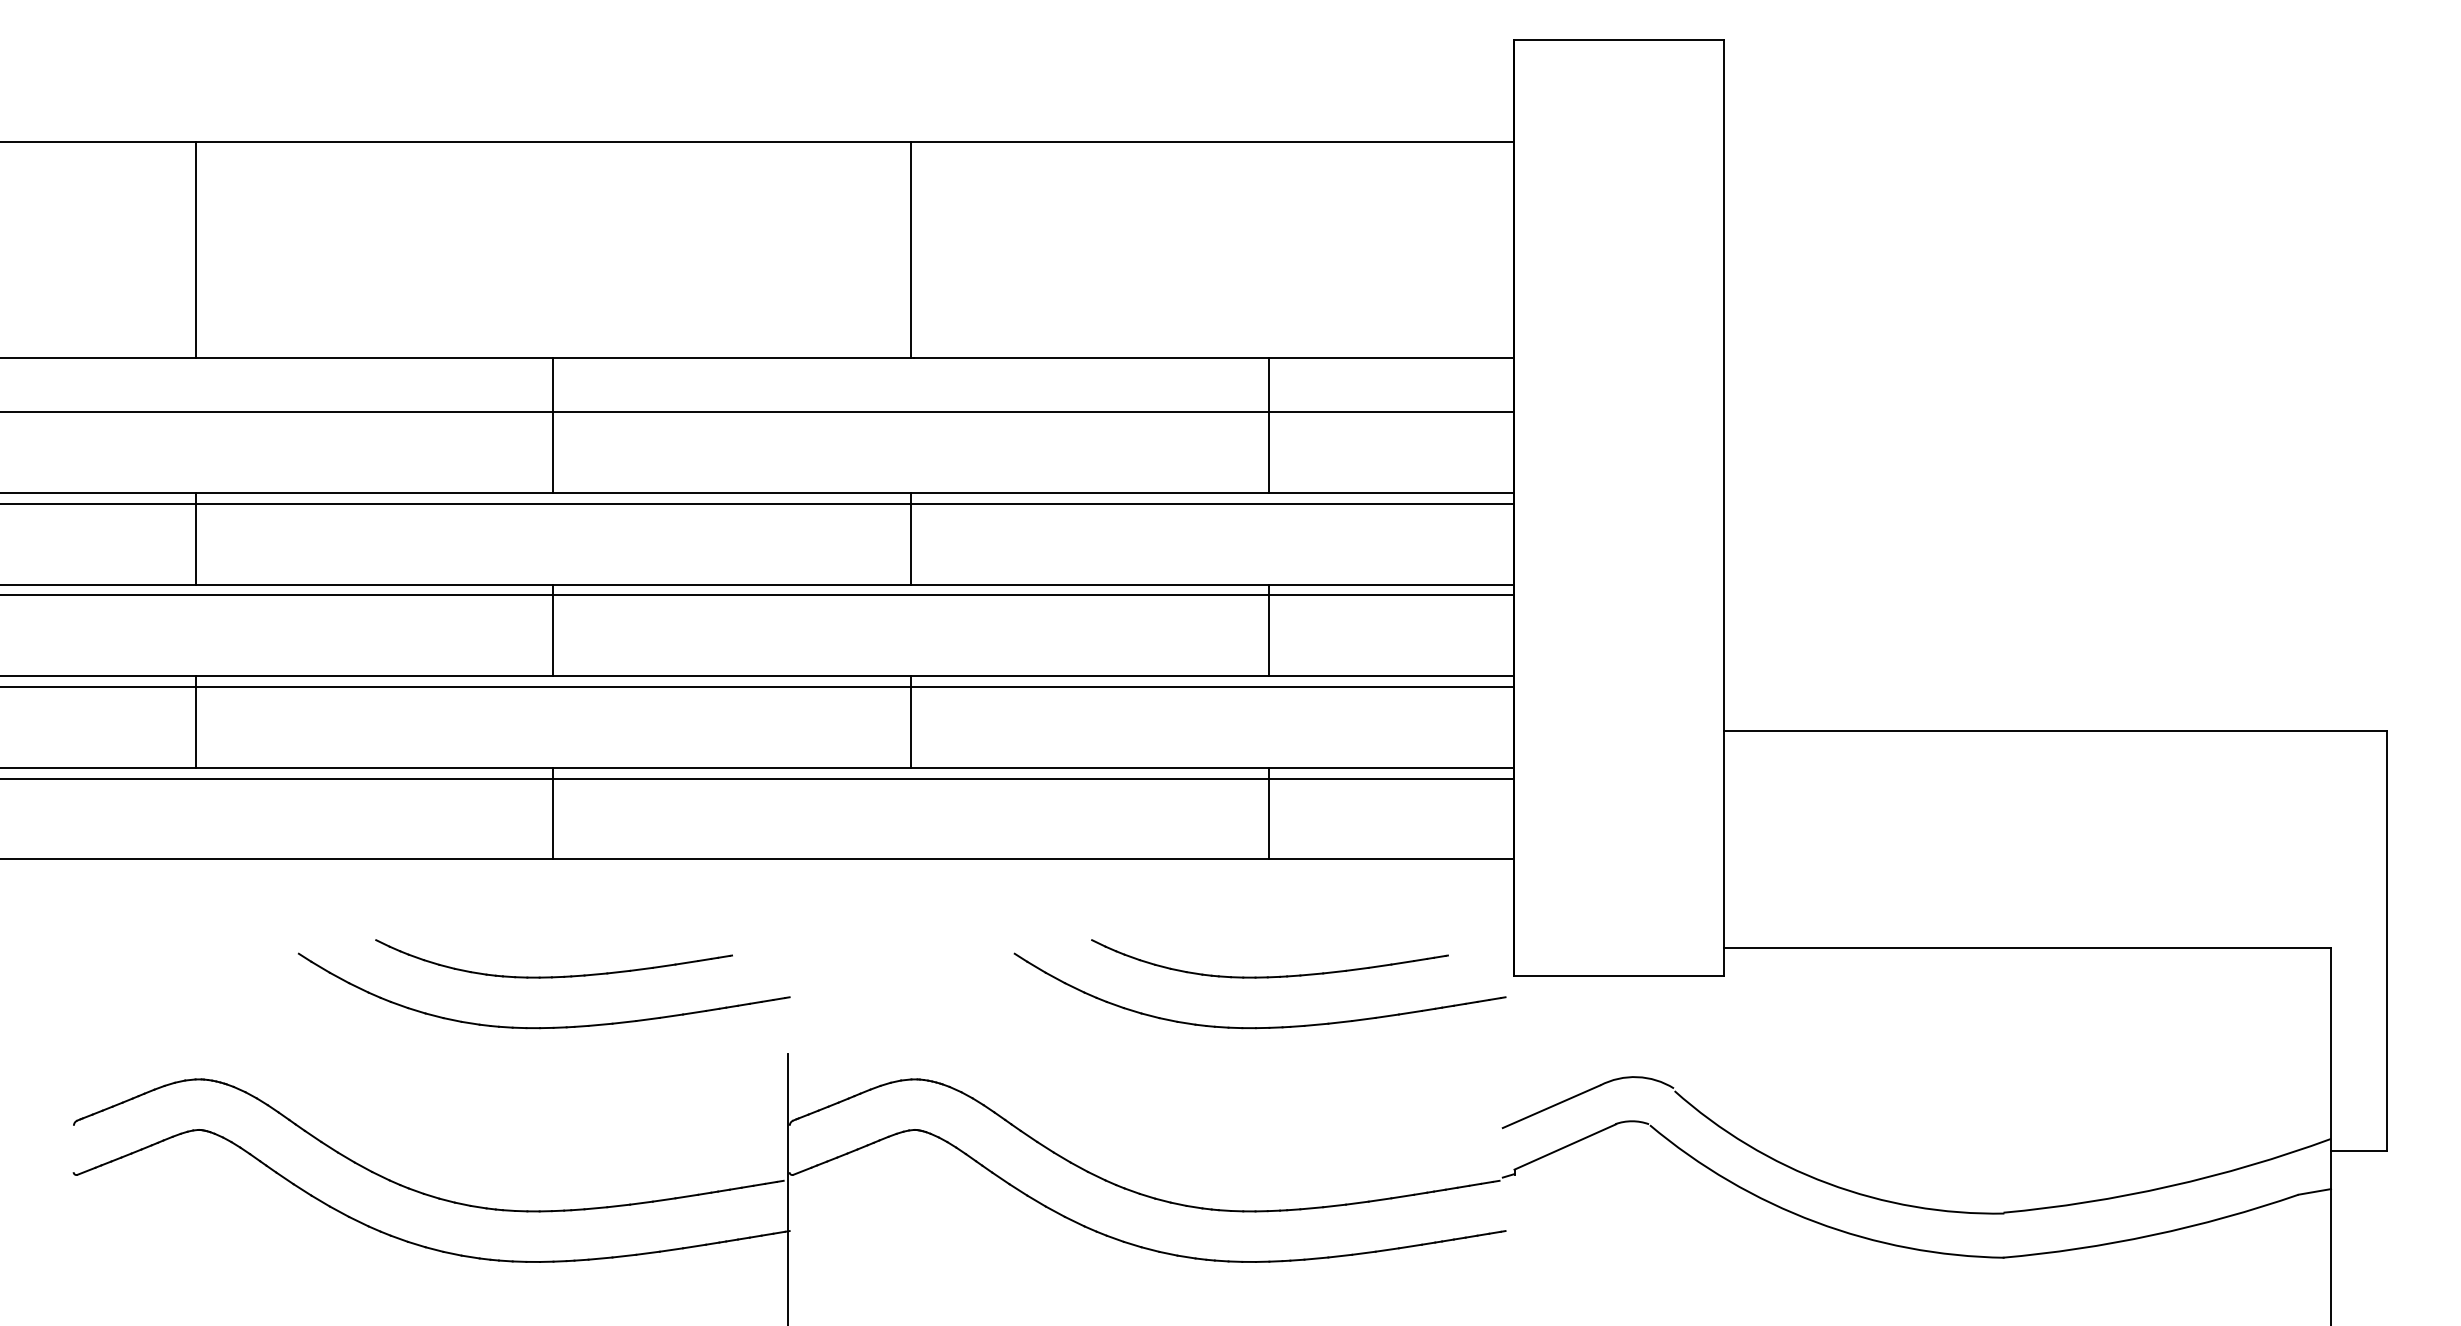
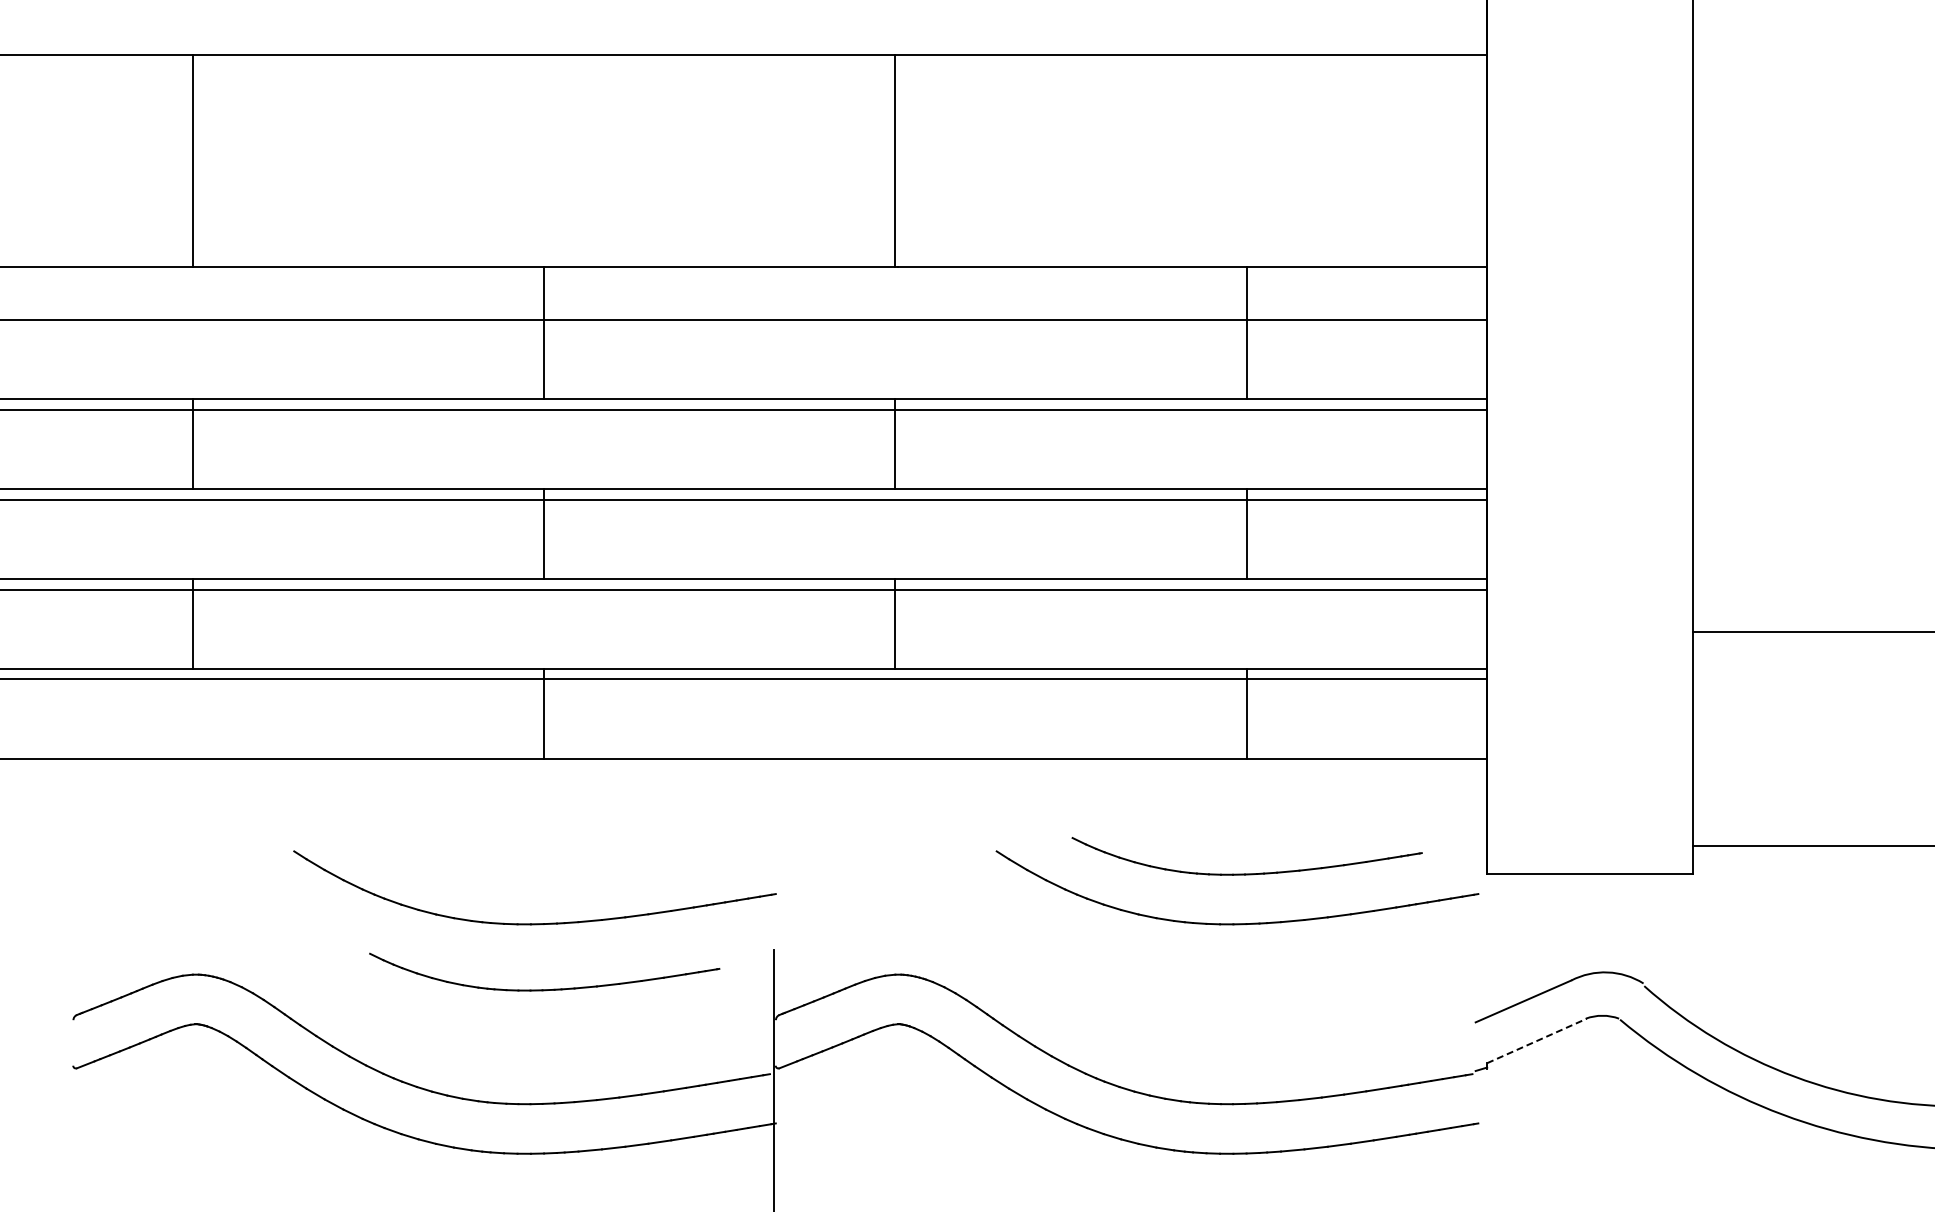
part: (553, 976) -> (544, 989), moved
line: (1565, 1146) -> (1537, 1040), solid -> dashed

